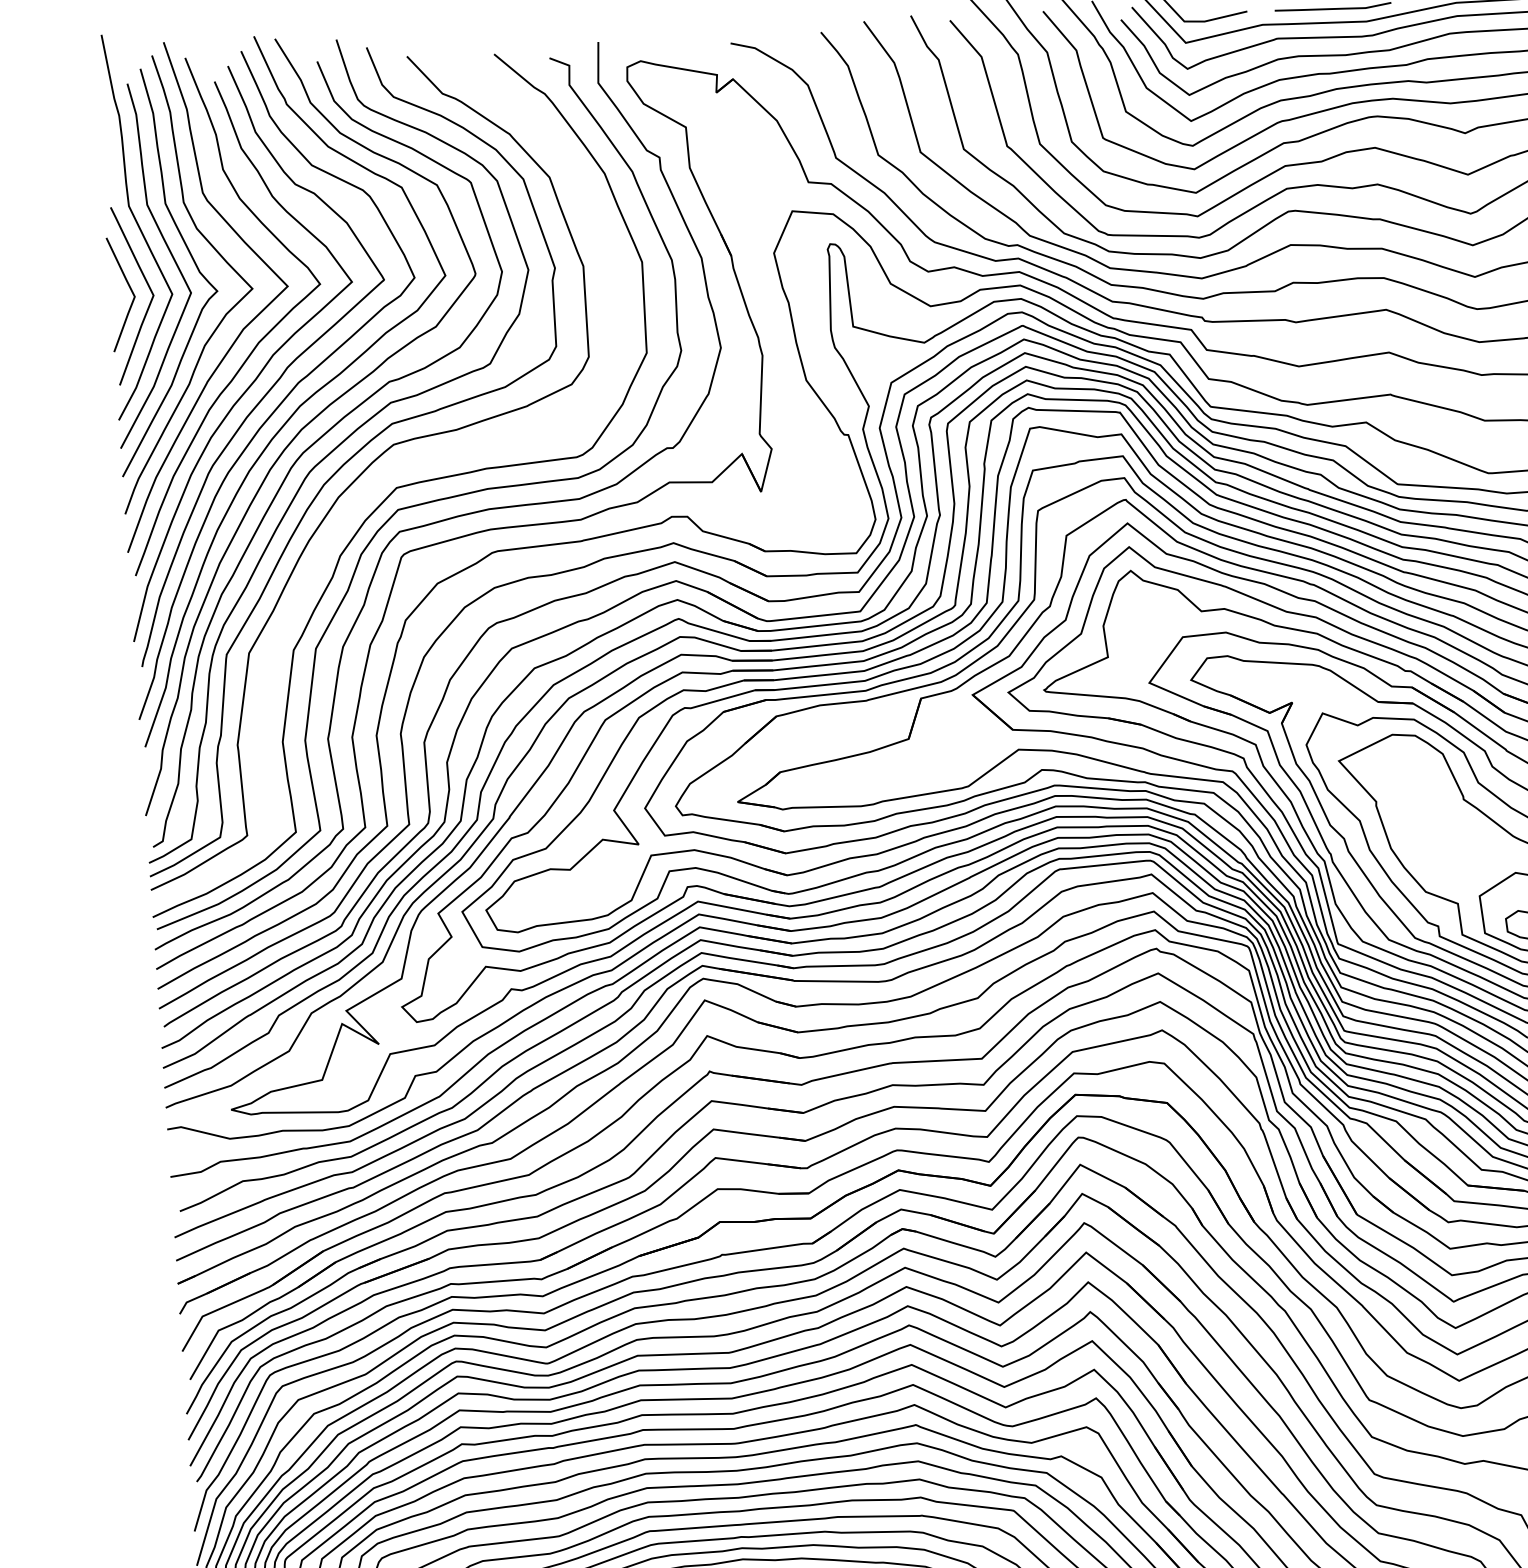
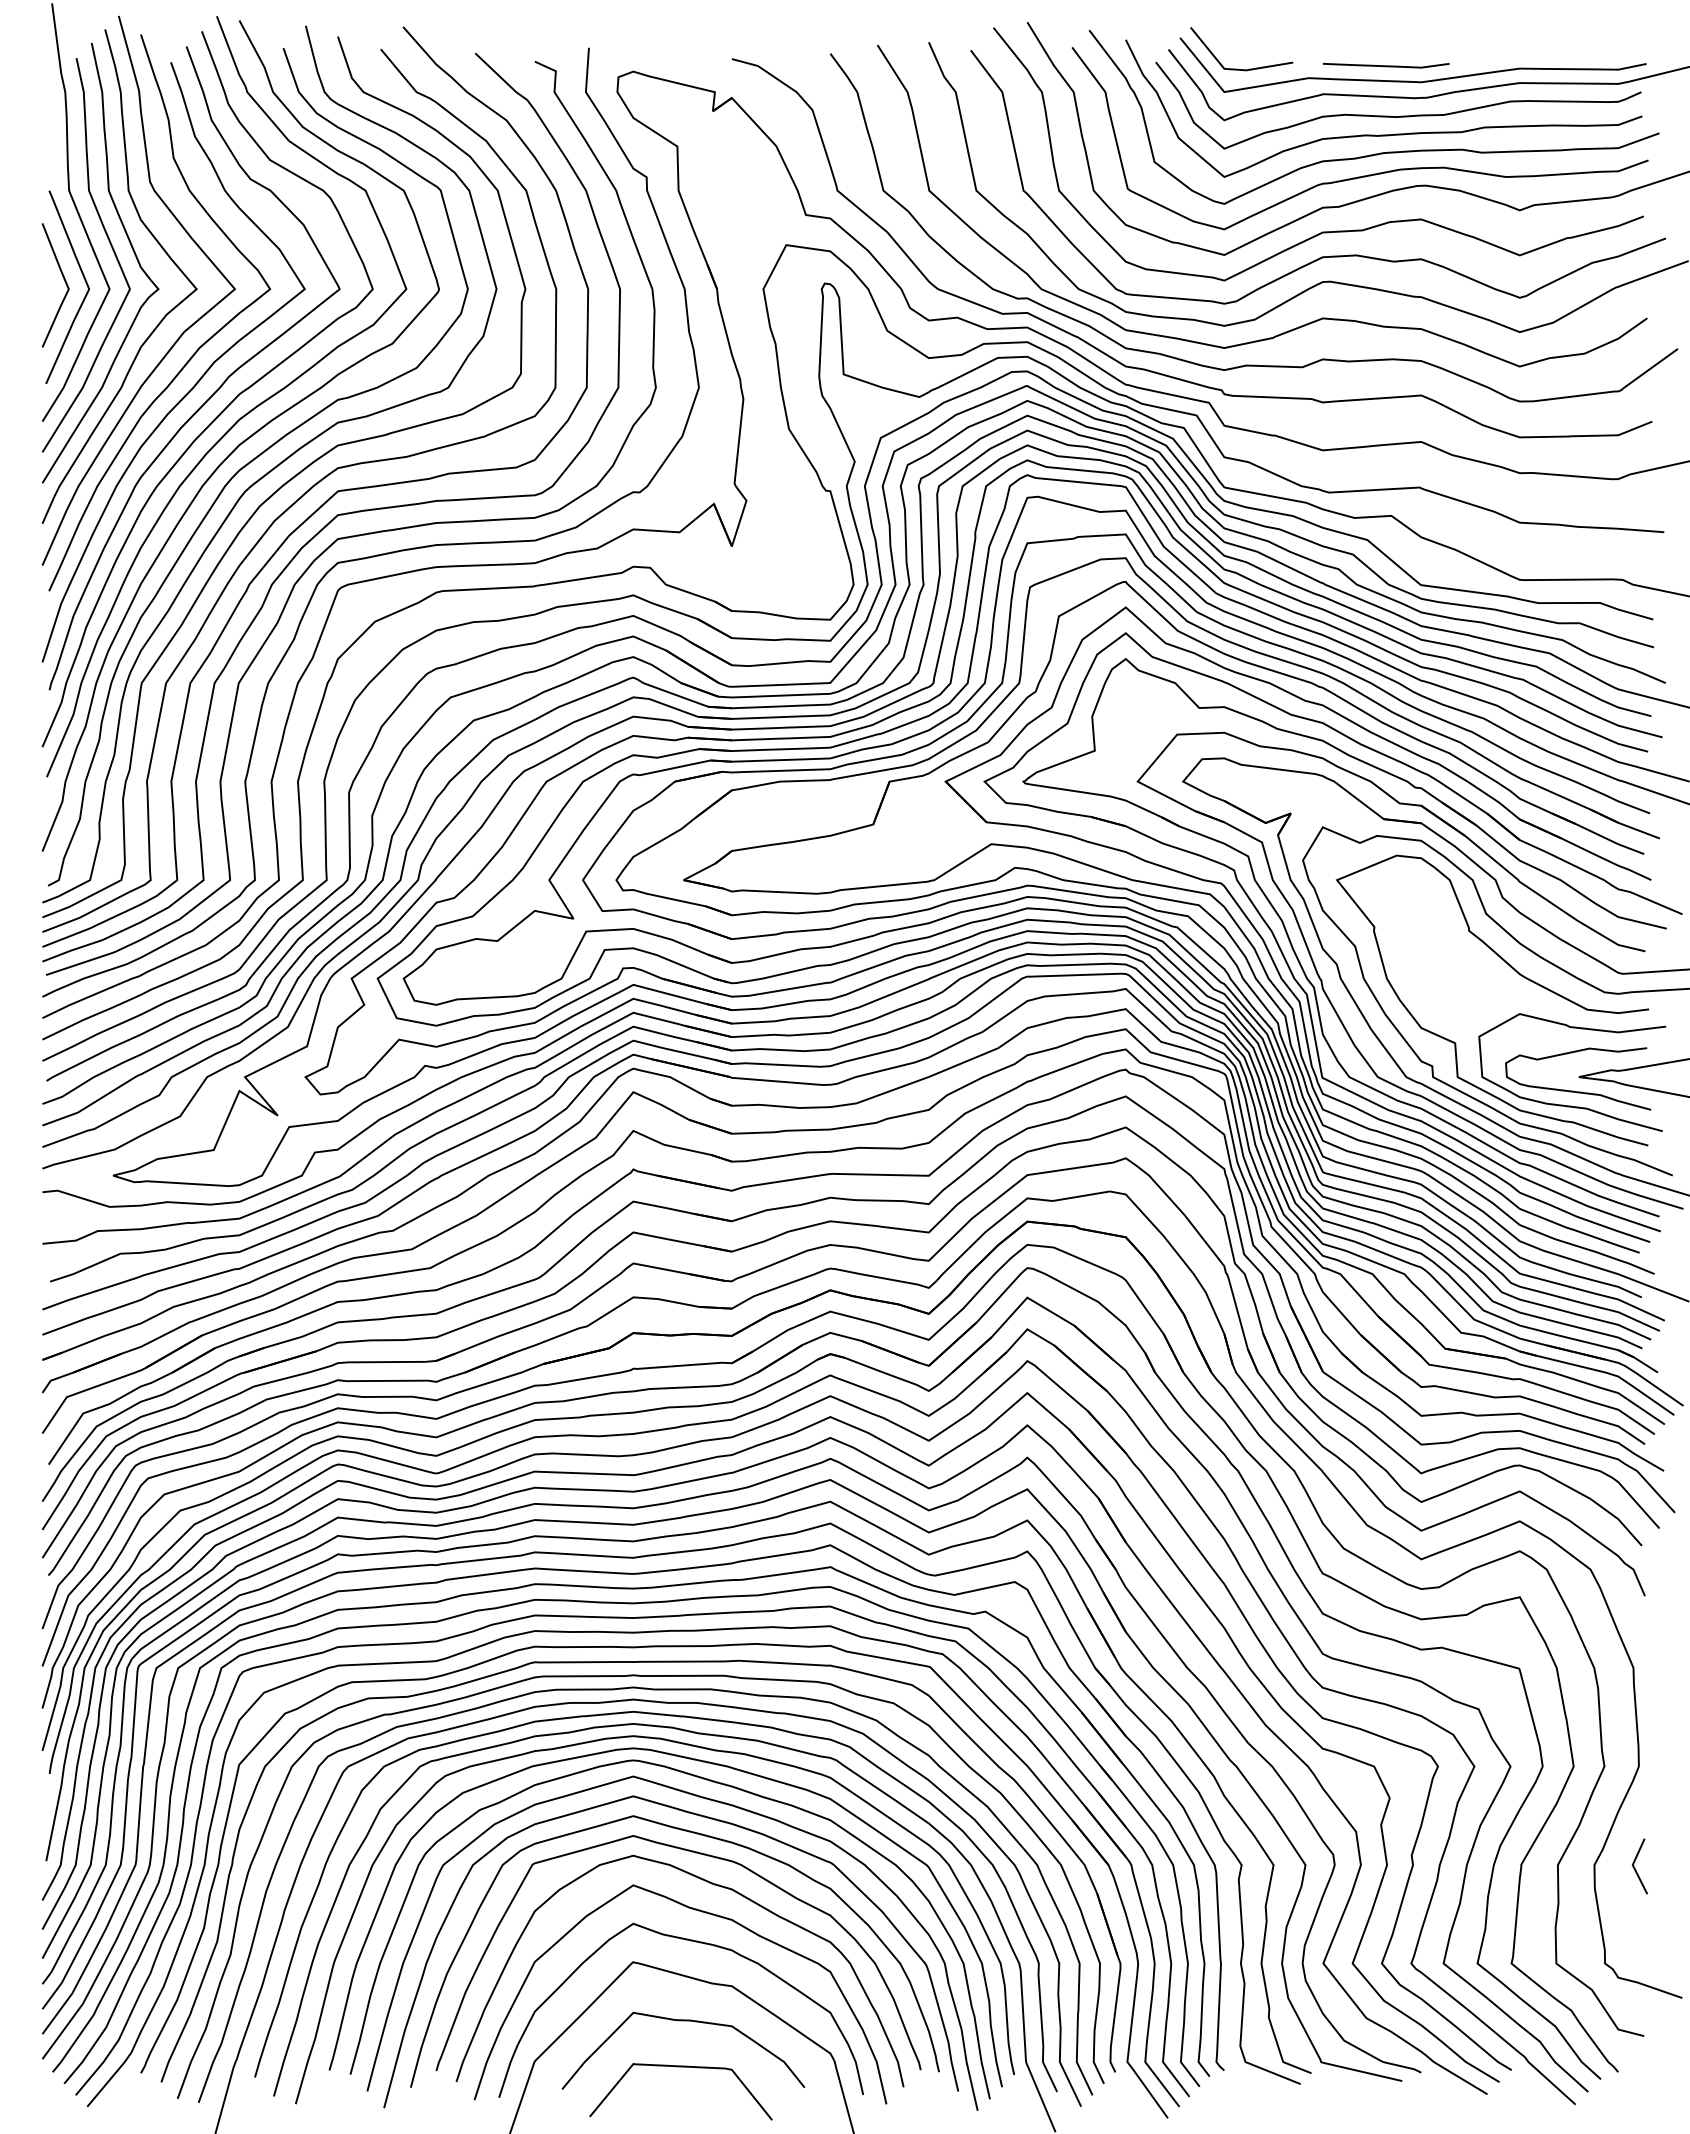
curve: (386, 473) -> (328, 498), added

